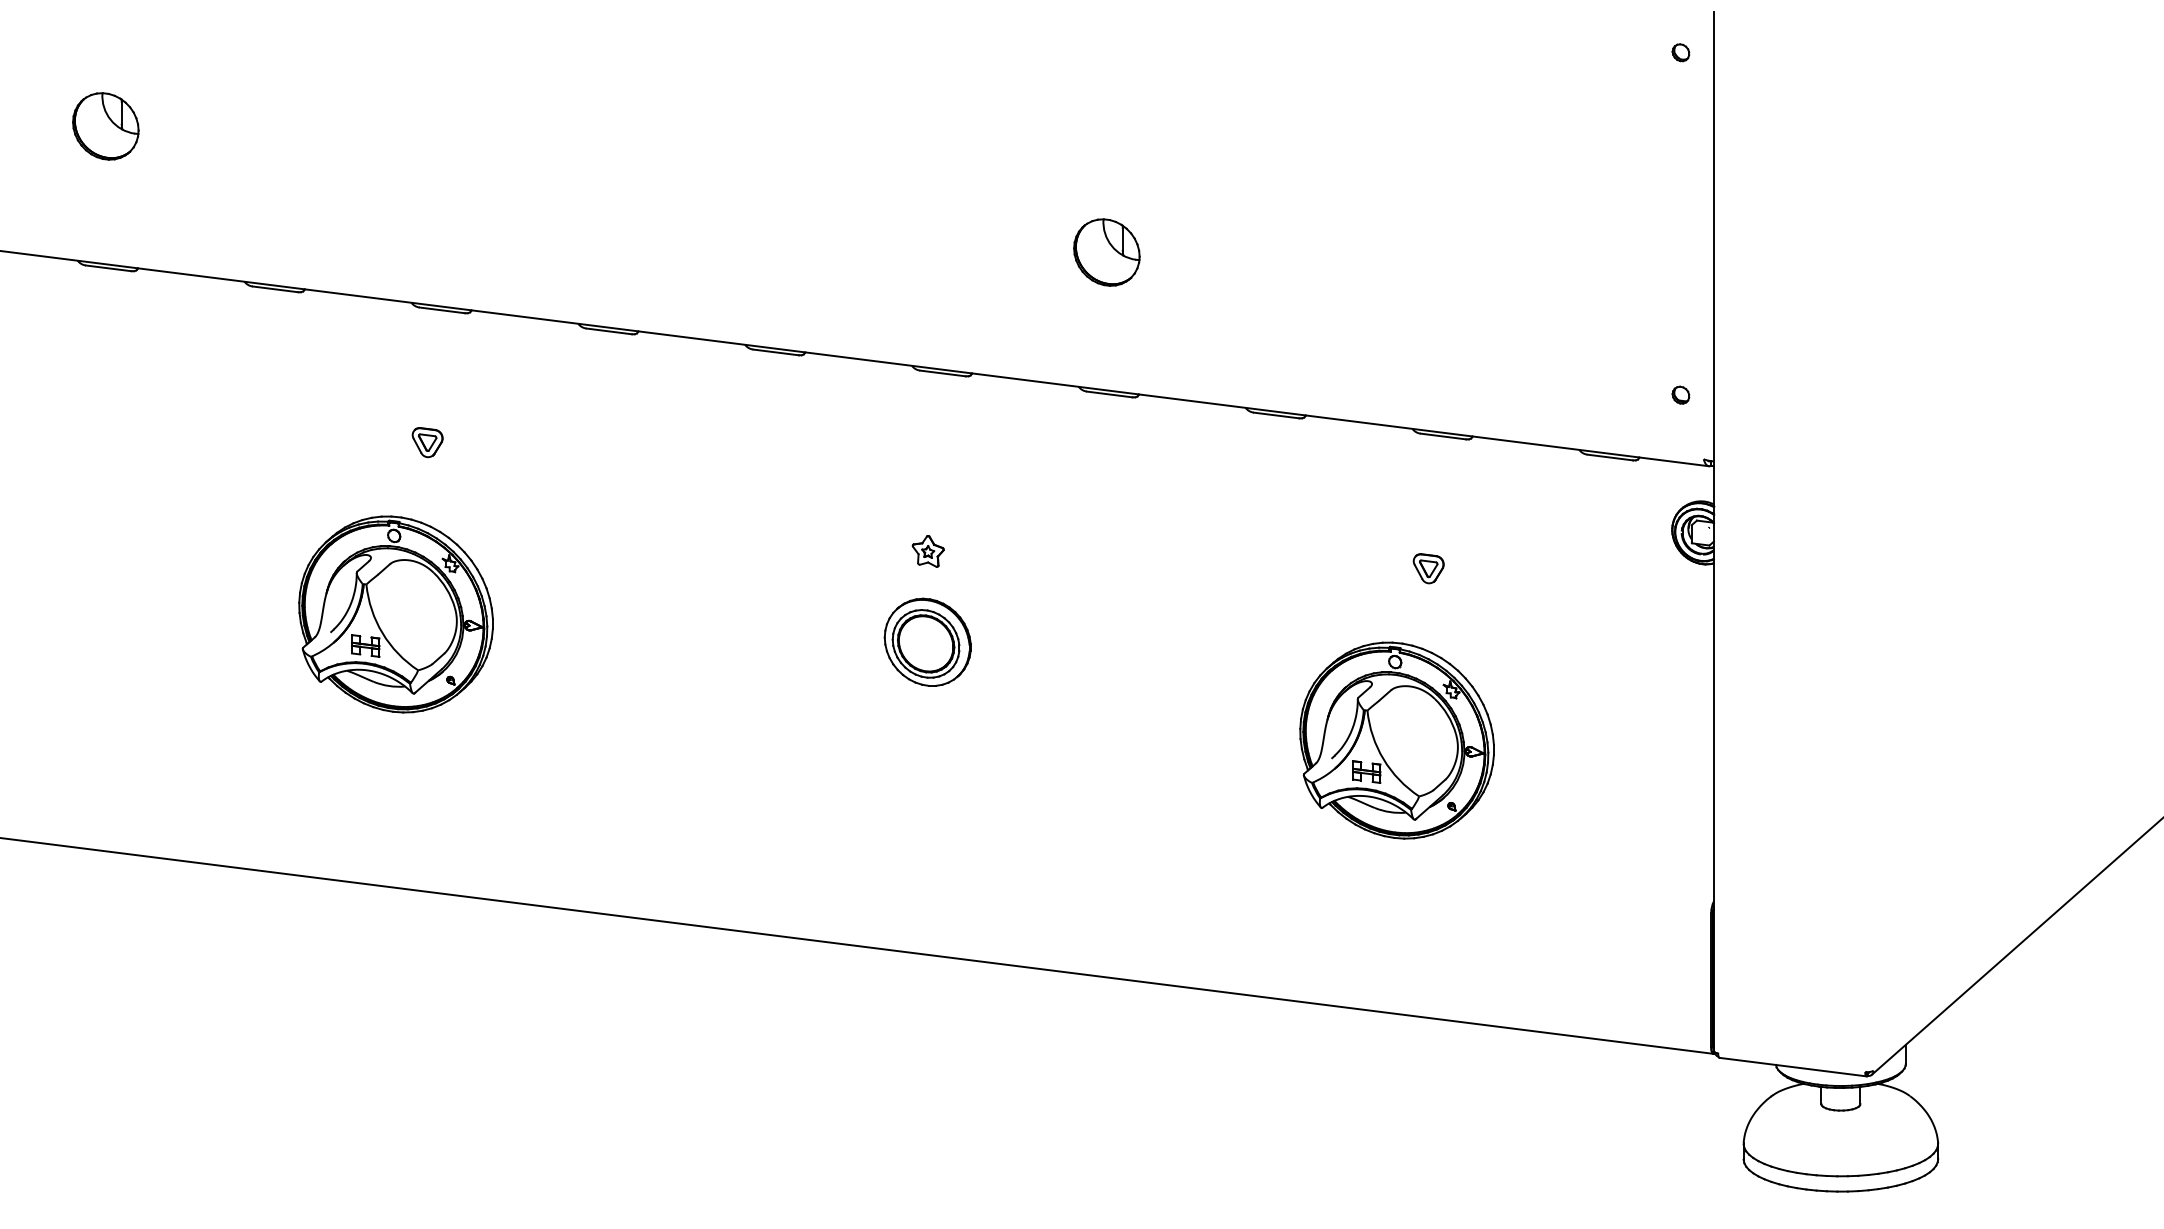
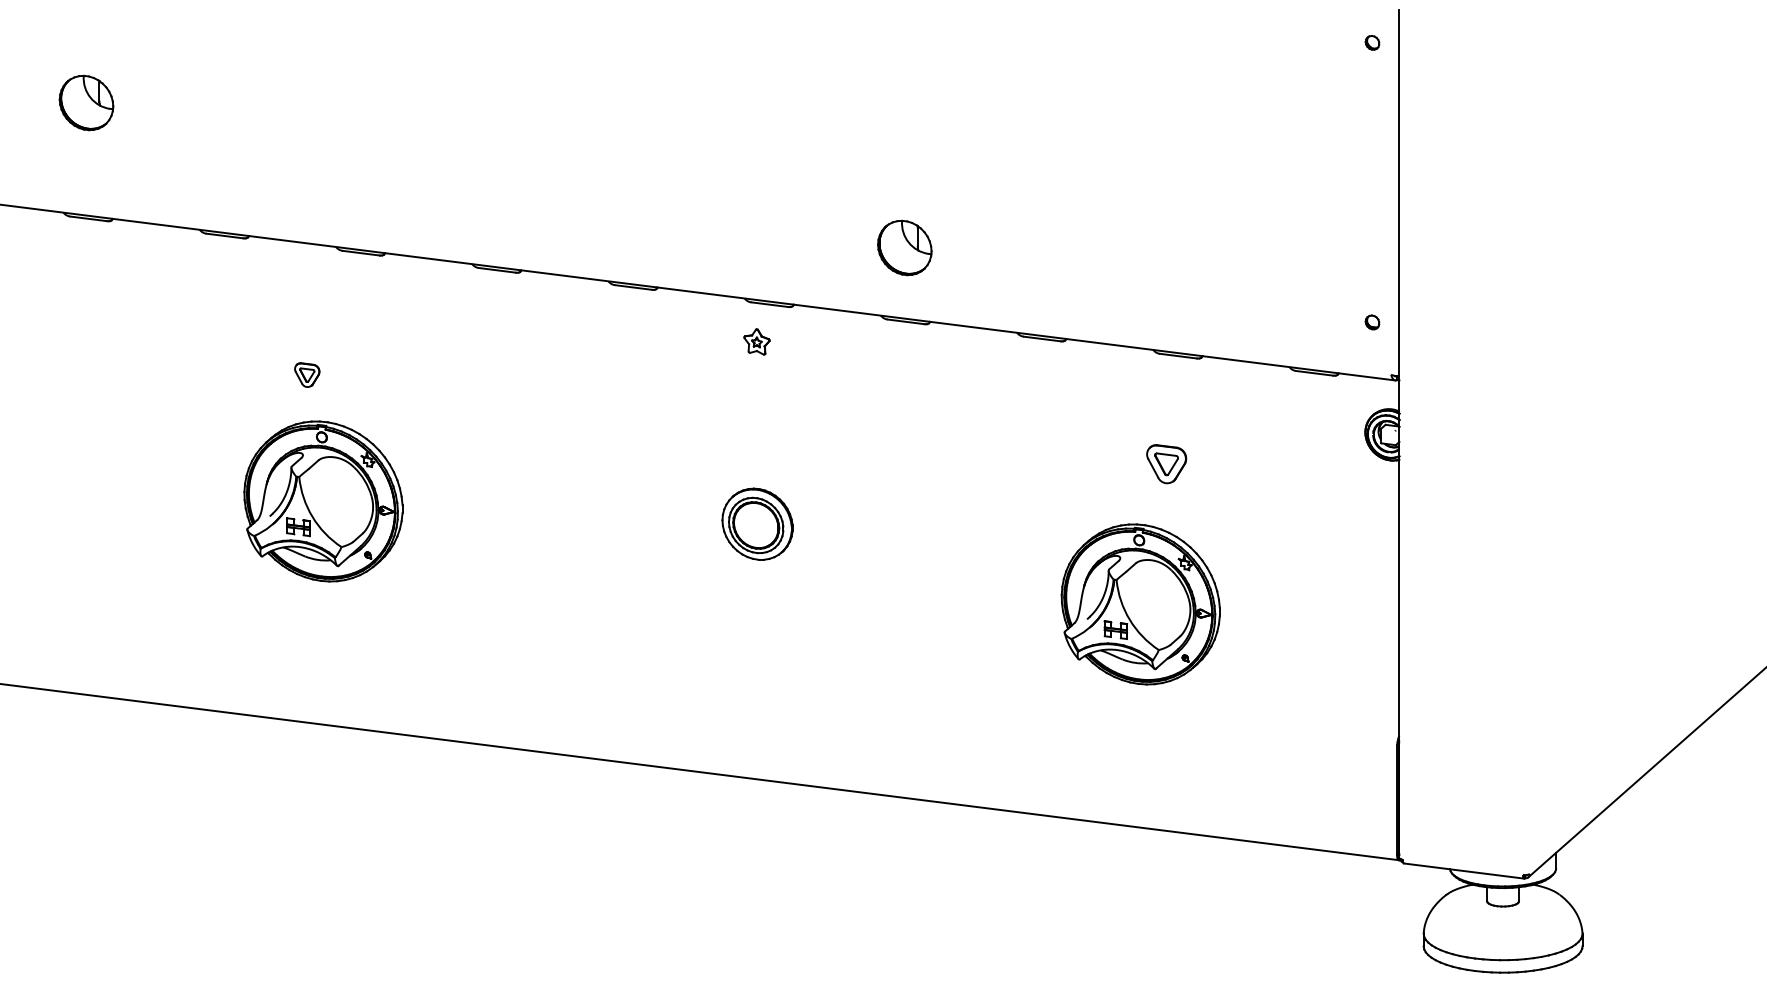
part: (1106, 251) -> (904, 247), moved
part: (427, 441) -> (307, 374), moved
part: (927, 550) -> (756, 341), moved
part: (1428, 567) -> (1166, 463), size x1.6

